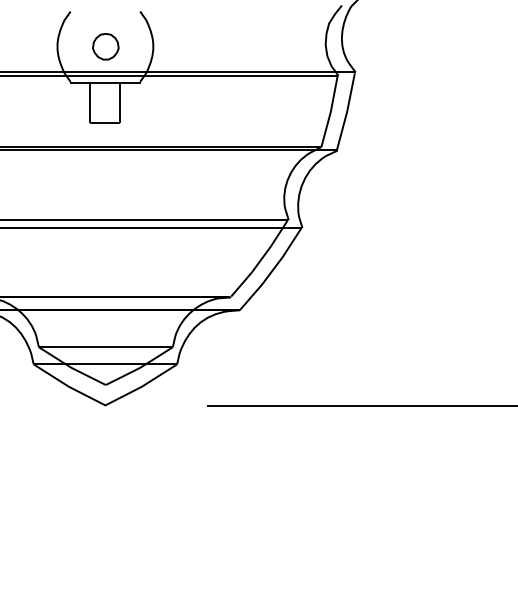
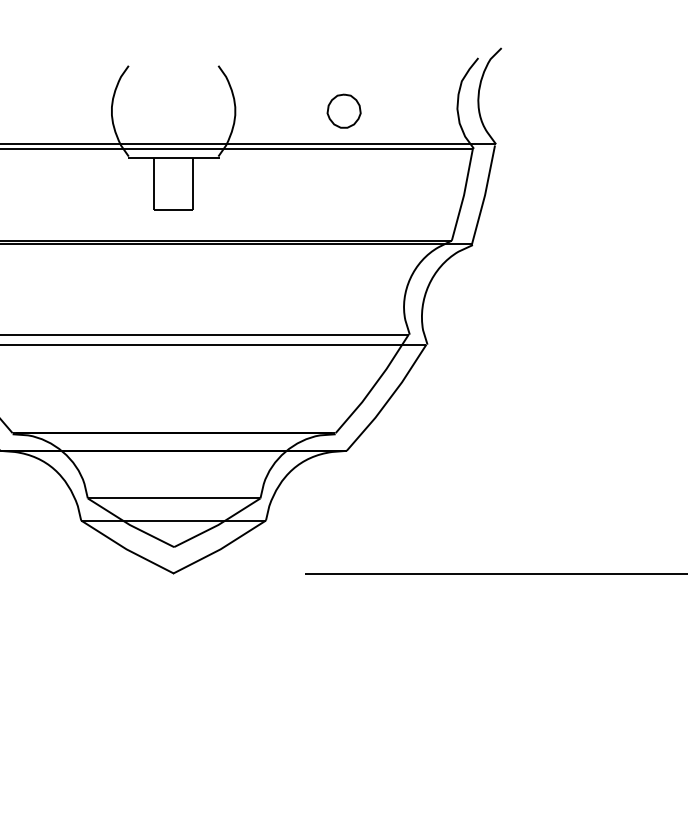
part: (105, 46) -> (343, 110), moved

